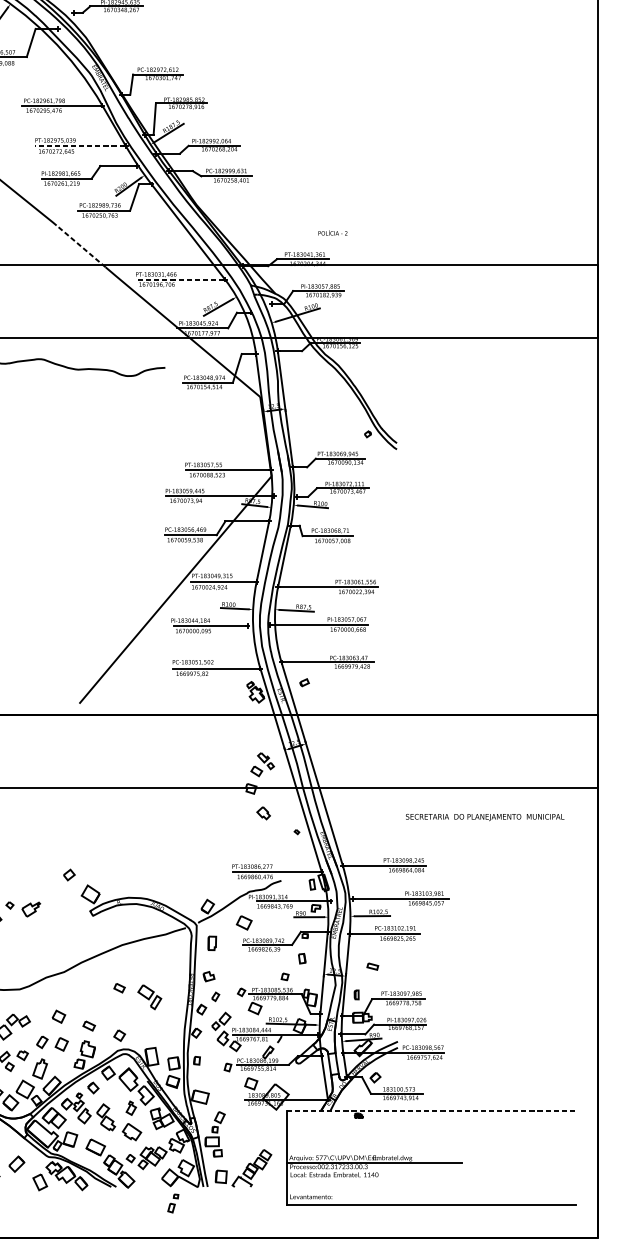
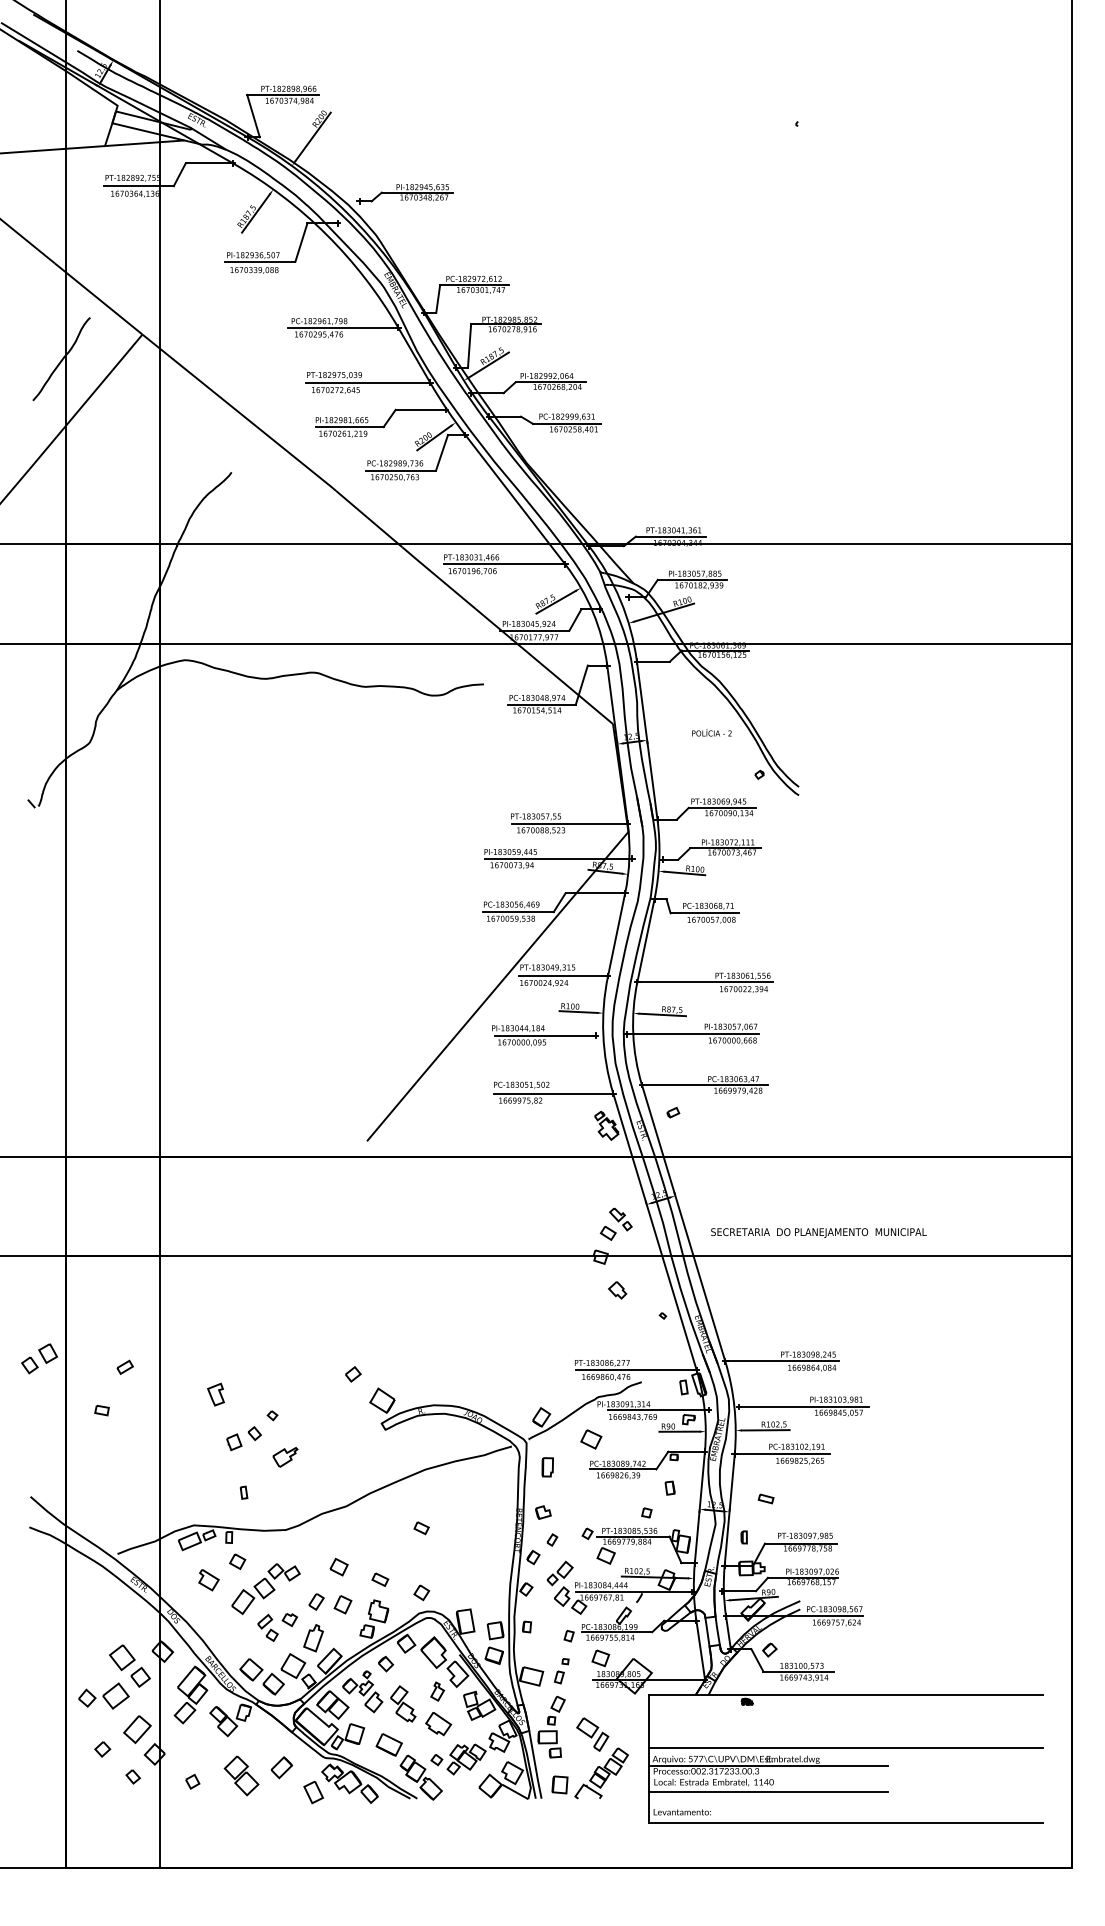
line: (79, 145) -> (366, 382), dashed -> solid
text: (332, 232) -> (711, 732), moved
line: (81, 246) -> (369, 519), dashed -> solid
line: (180, 279) -> (504, 564), dashed -> solid
text: (484, 817) -> (818, 1232), moved
part: (31, 909) -> (285, 1457), moved
part: (149, 997) -> (592, 1734), moved
line: (431, 1110) -> (846, 1694), dashed -> solid
line: (431, 1150) -> (846, 1748), added
line: (374, 1182) -> (768, 1792), added
part: (173, 1203) -> (561, 1671), moved

